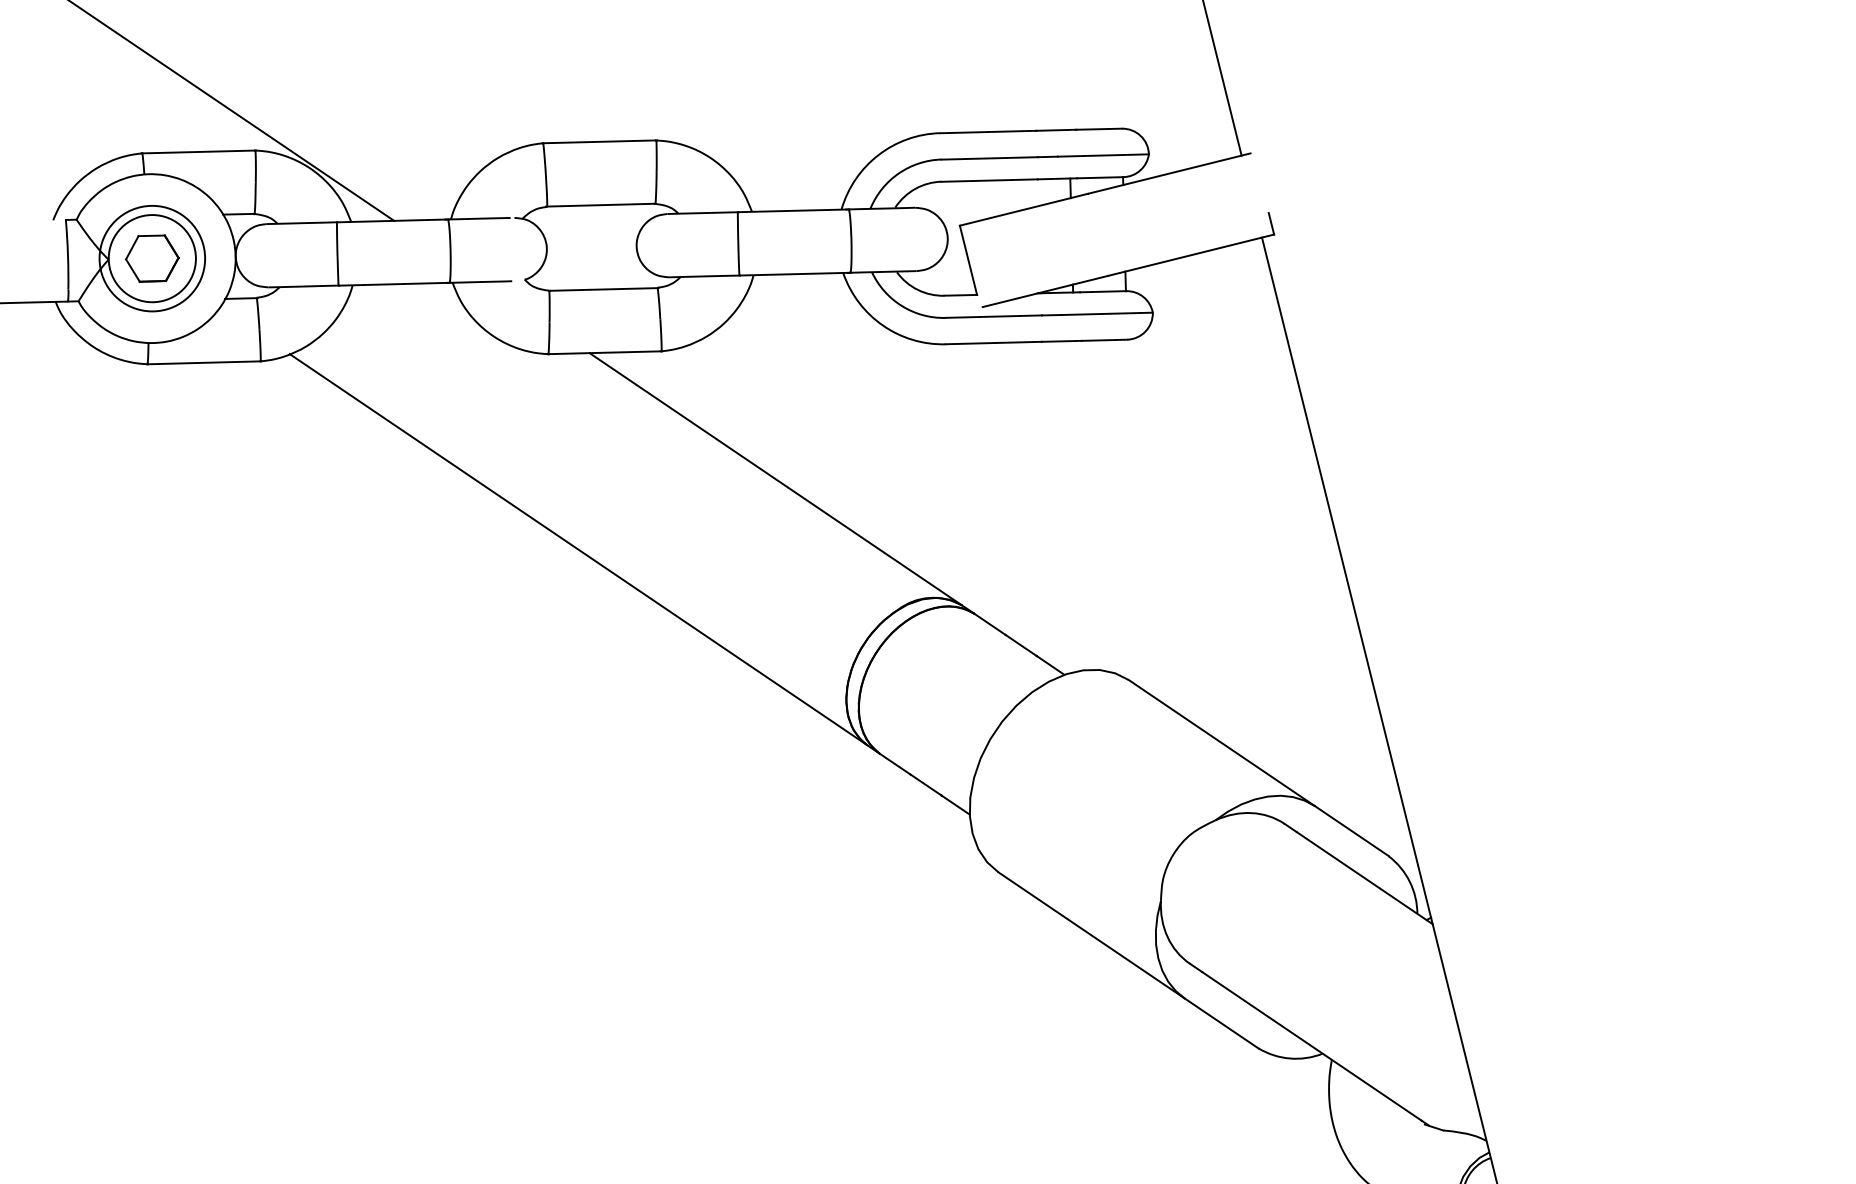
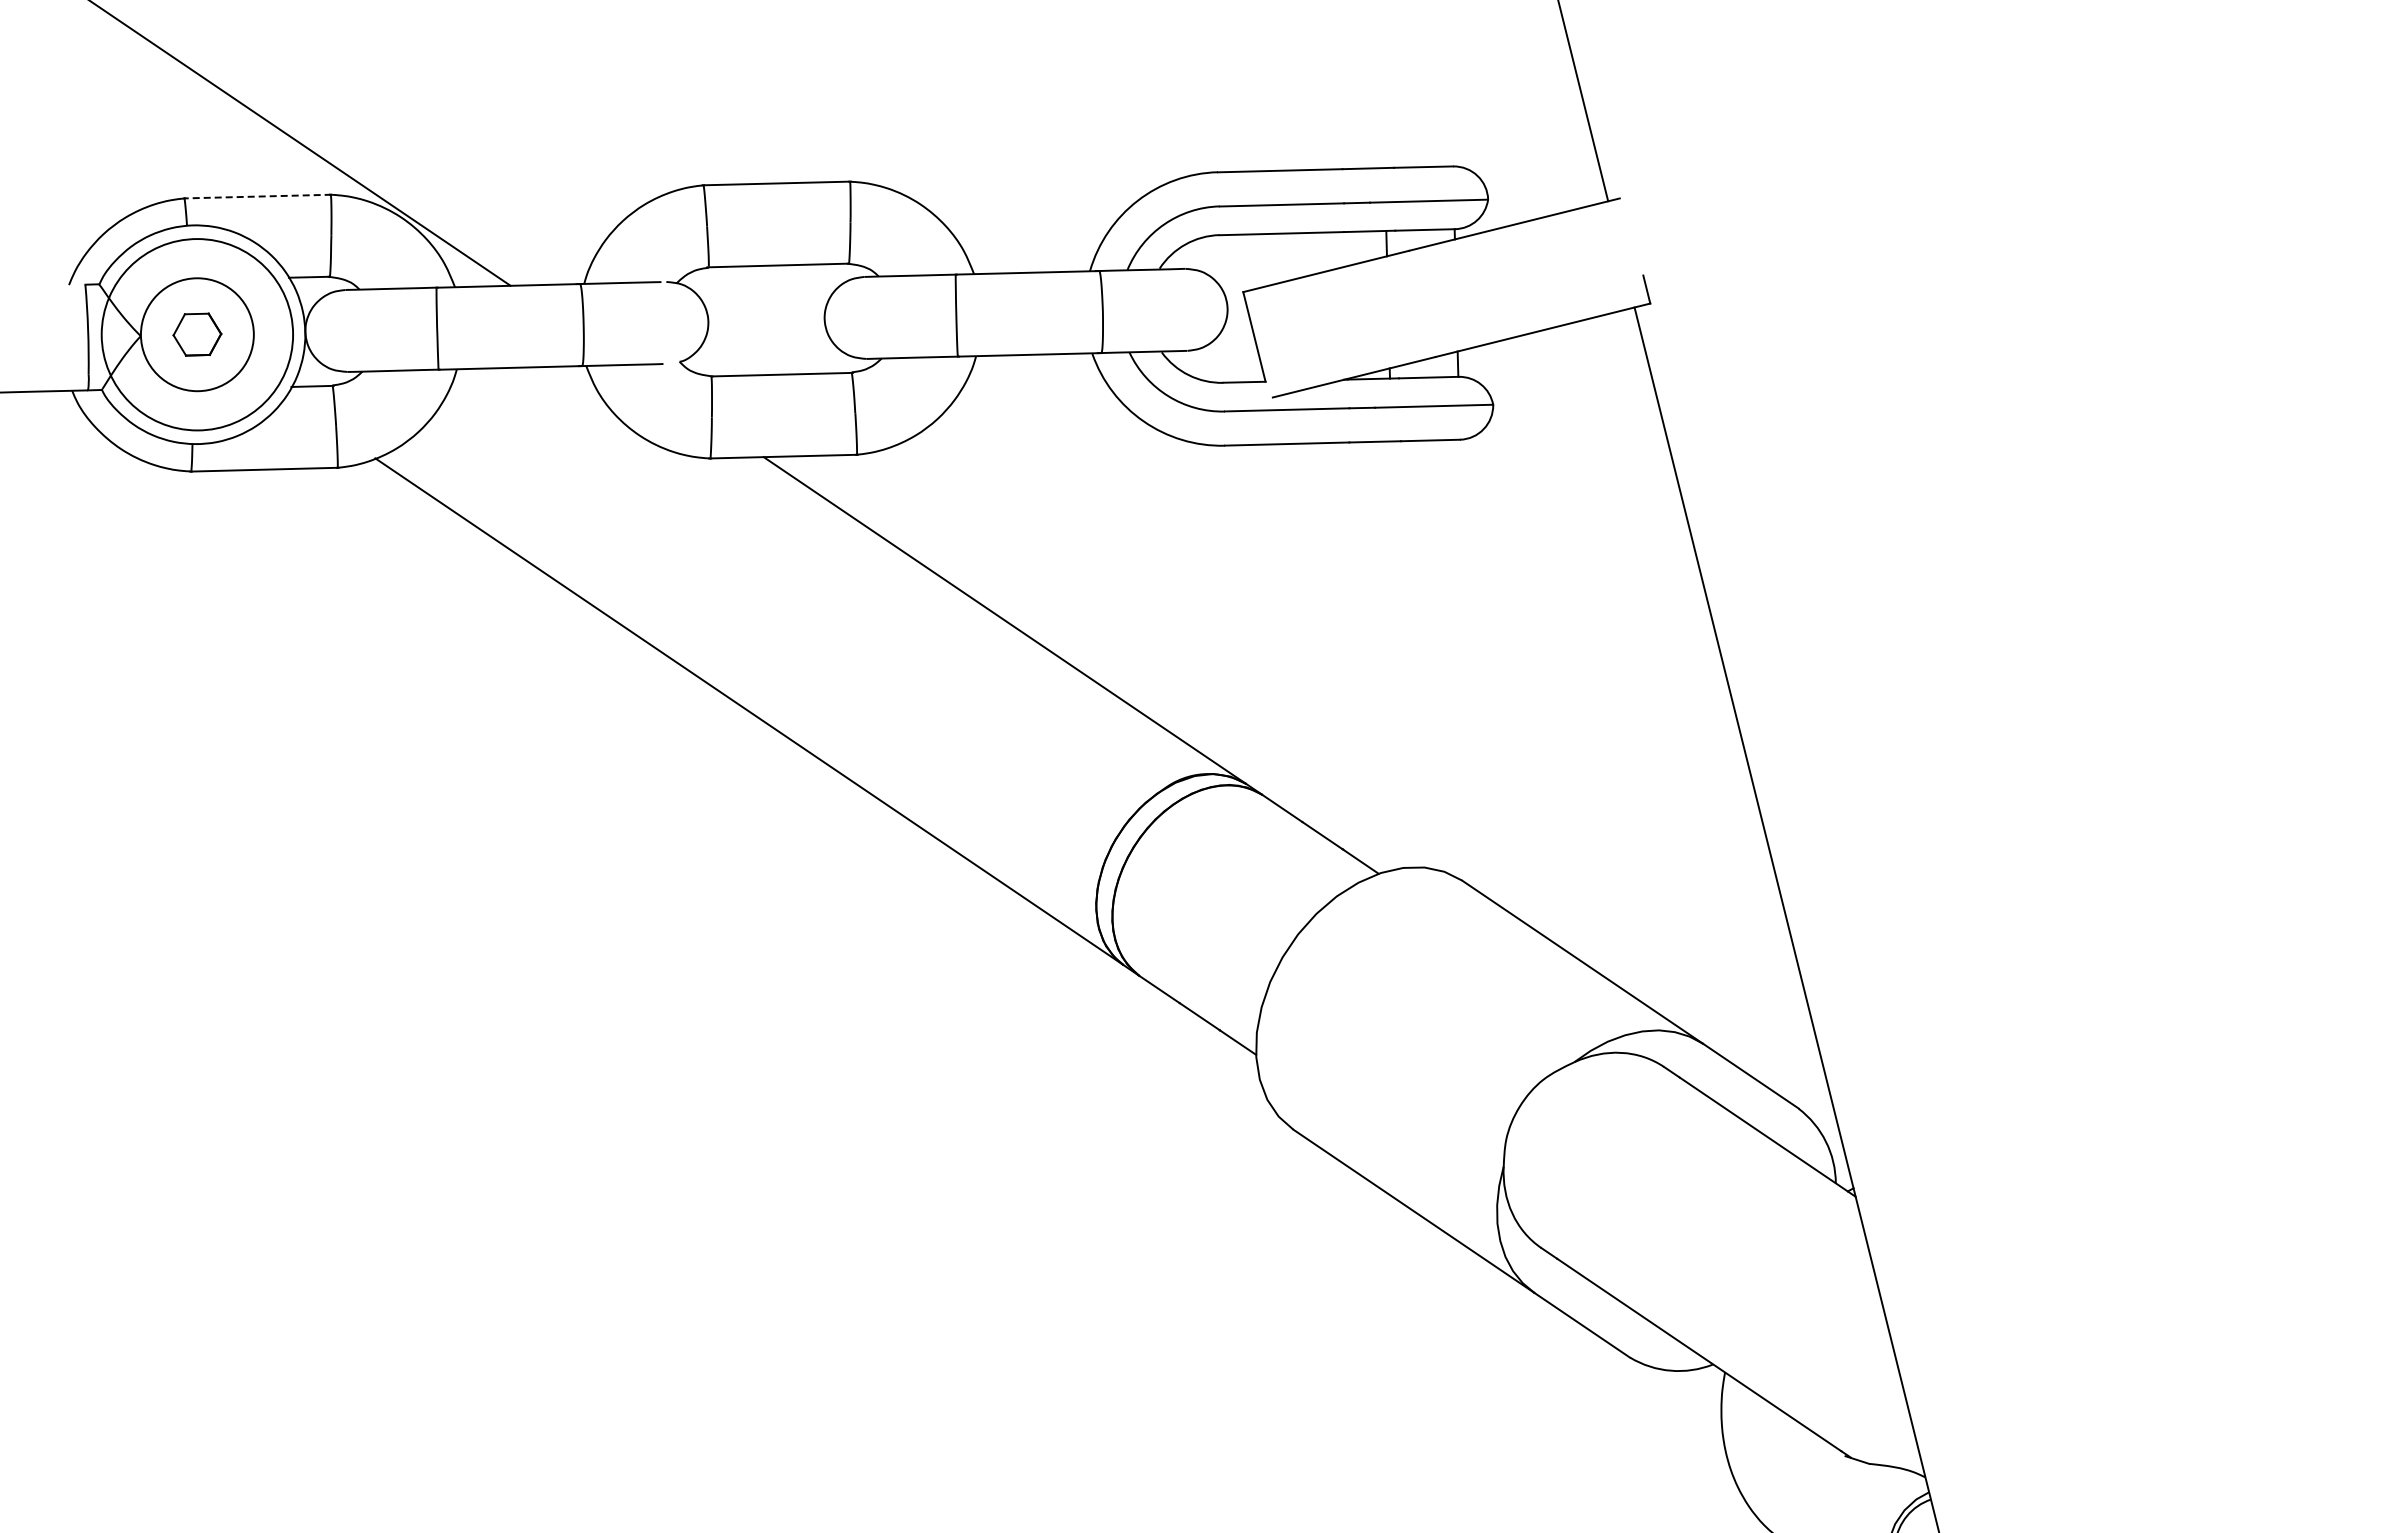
line: (198, 151) -> (257, 196), solid -> dashed
circle: (152, 258) -> (197, 334), size x1.4
part: (152, 258) -> (197, 334), size x0.7

